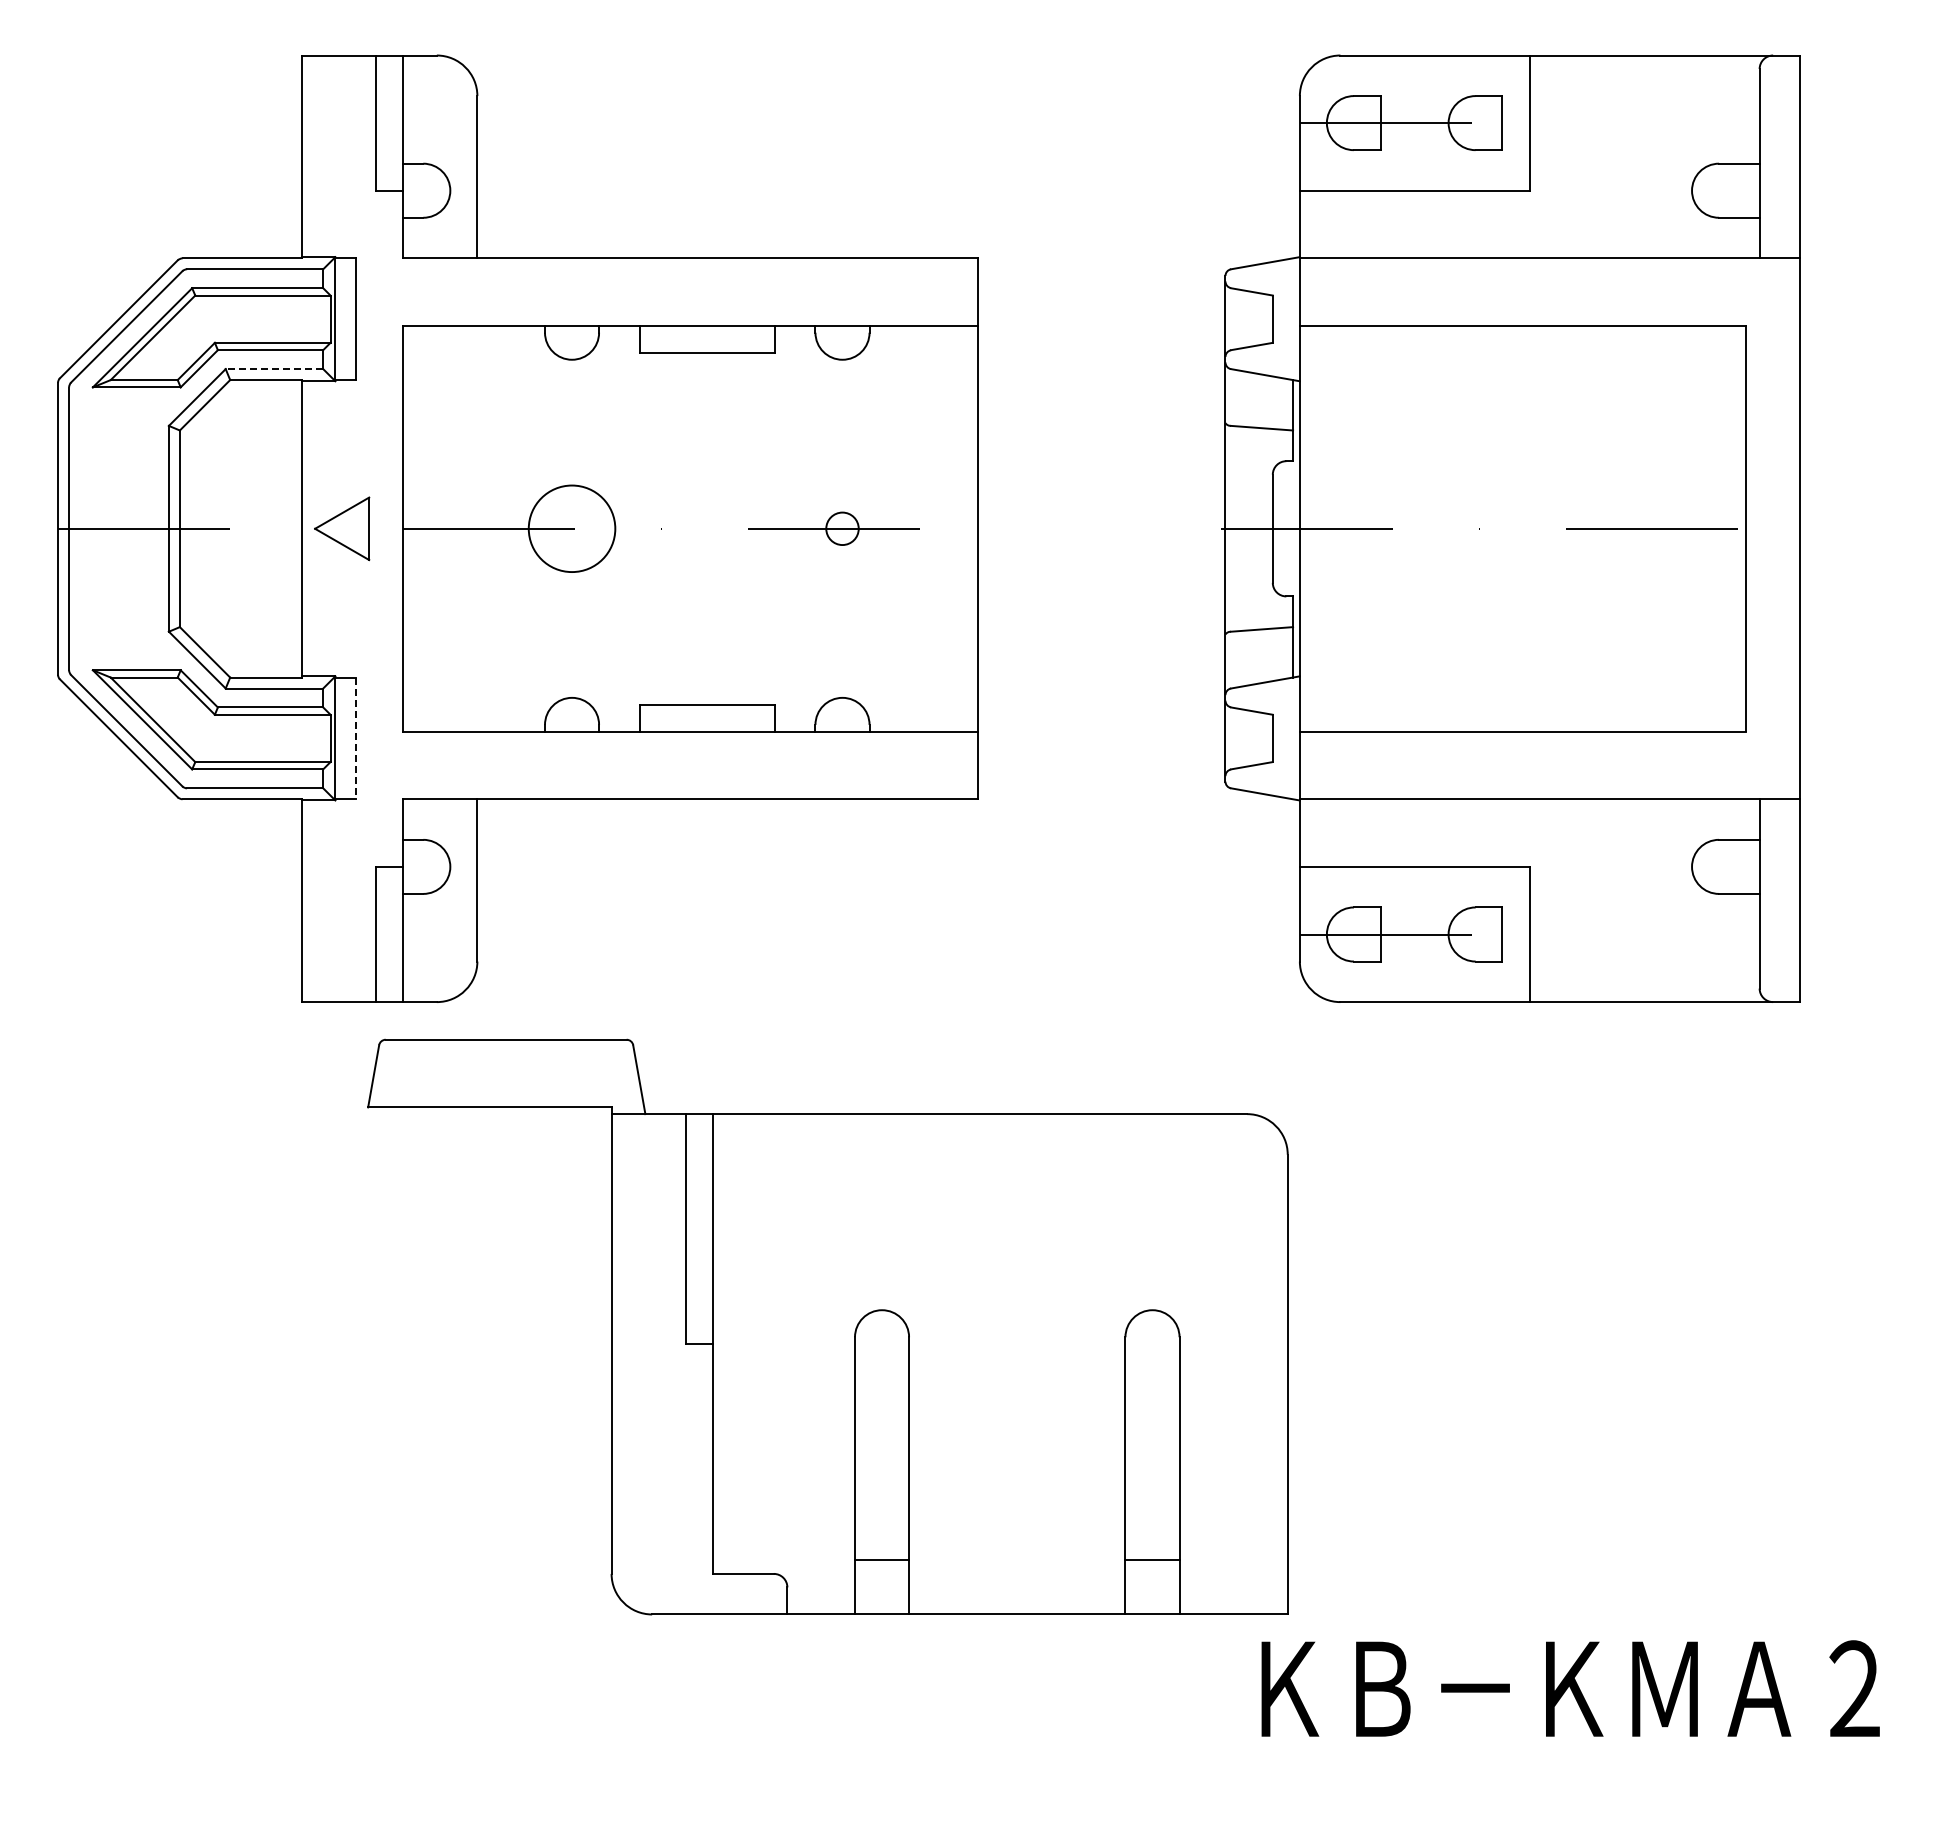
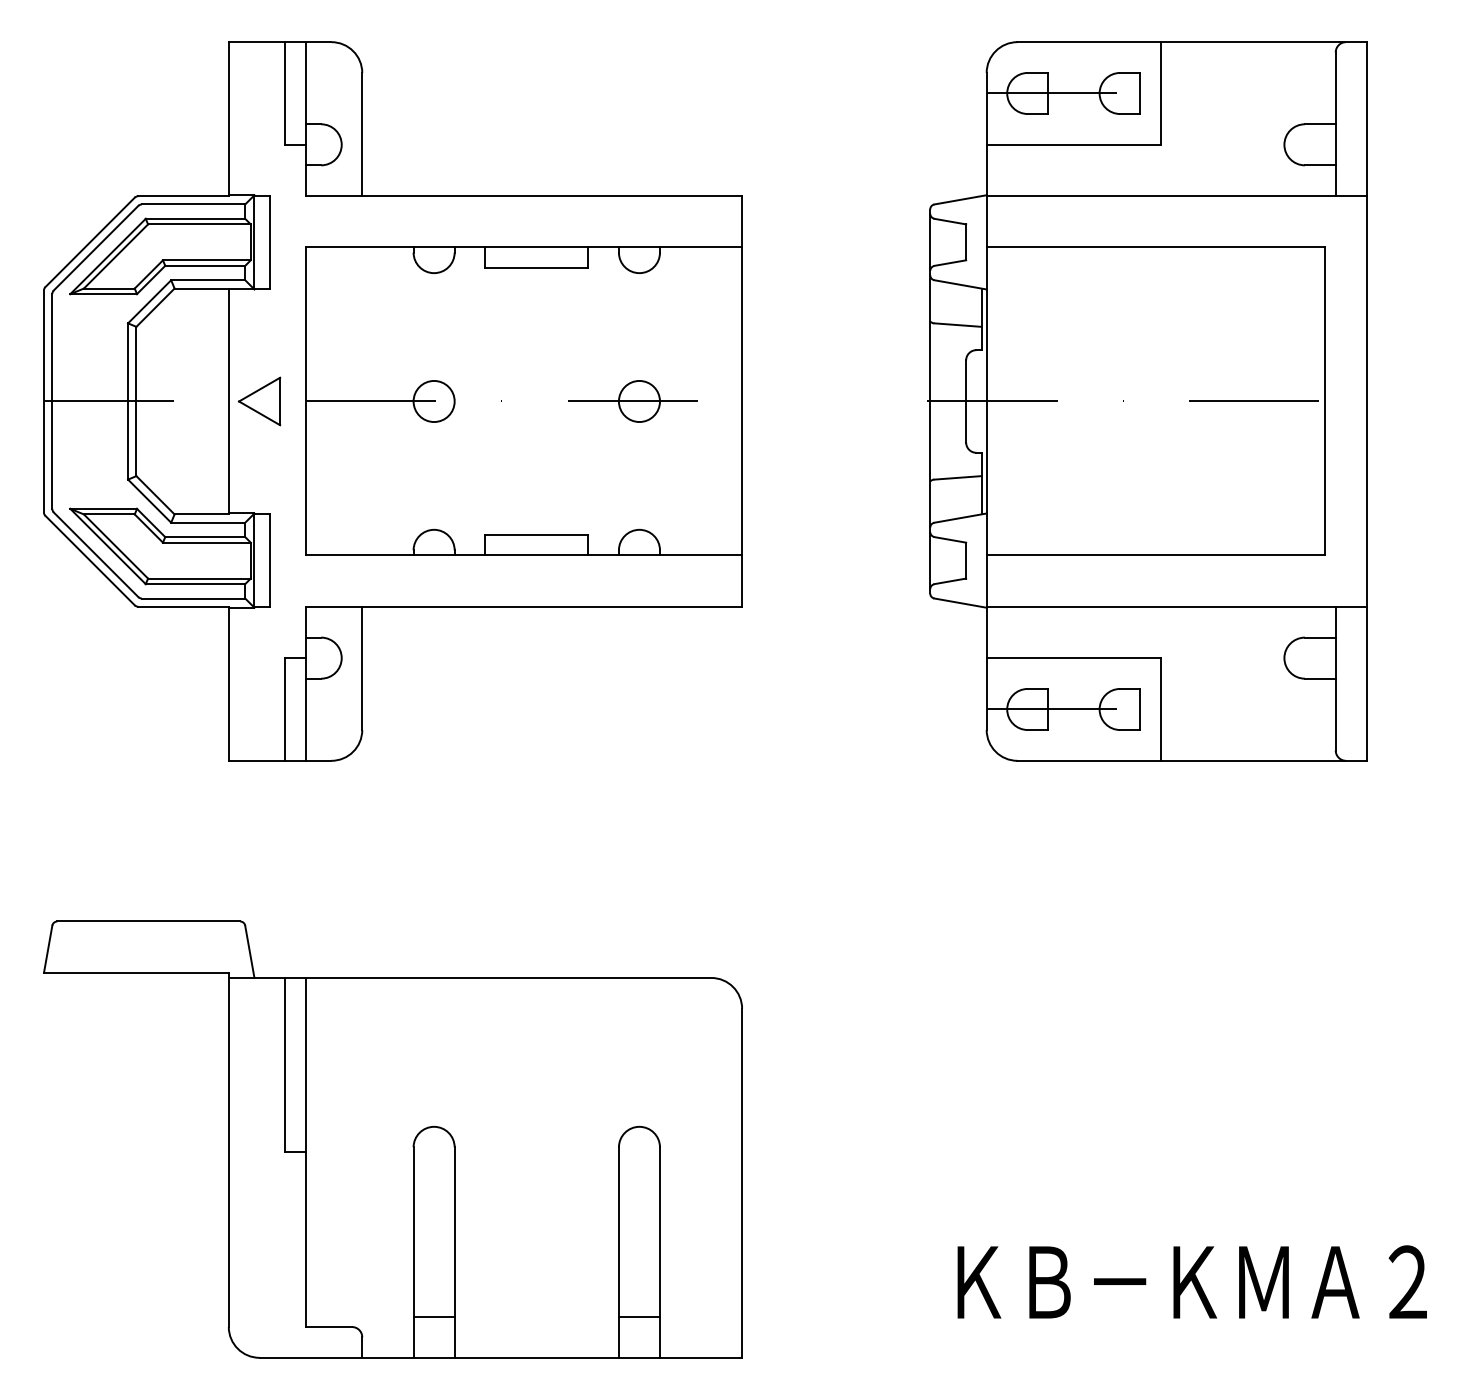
line: (274, 369) -> (208, 280), dashed -> solid
circle: (572, 528) -> (434, 401), size x0.62
circle: (842, 528) -> (639, 401), size x1.67
line: (355, 738) -> (269, 560), dashed -> solid
part: (827, 1326) -> (392, 1139), moved

